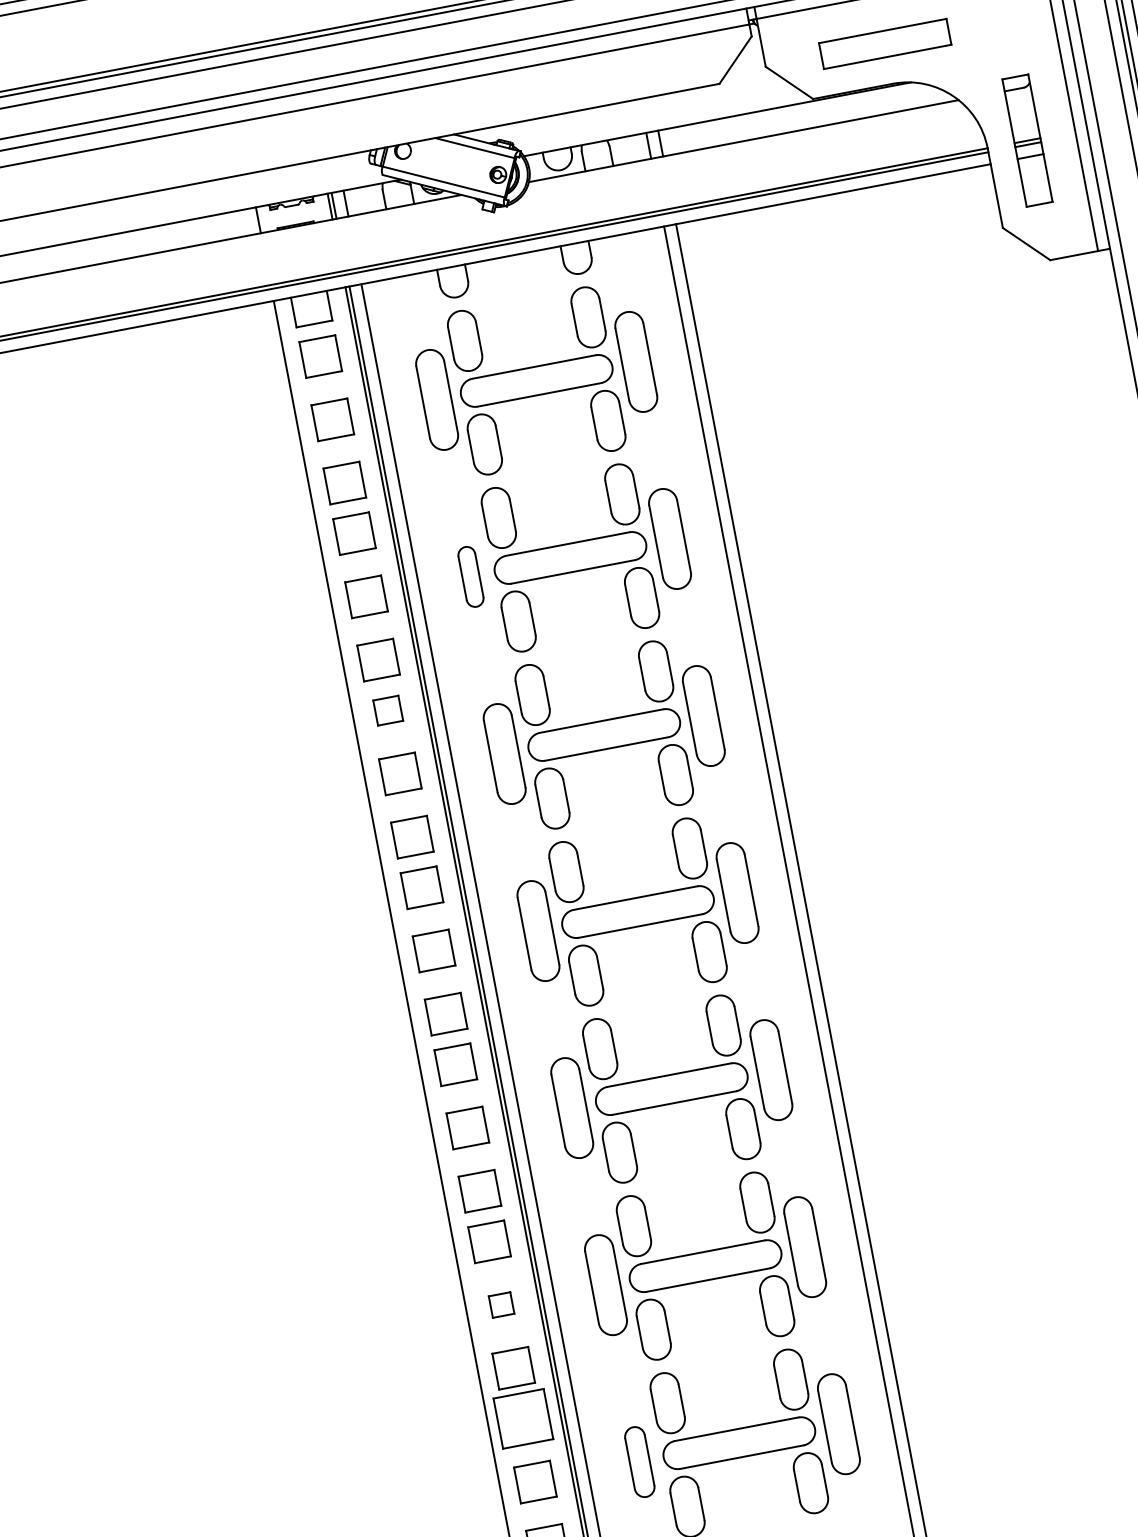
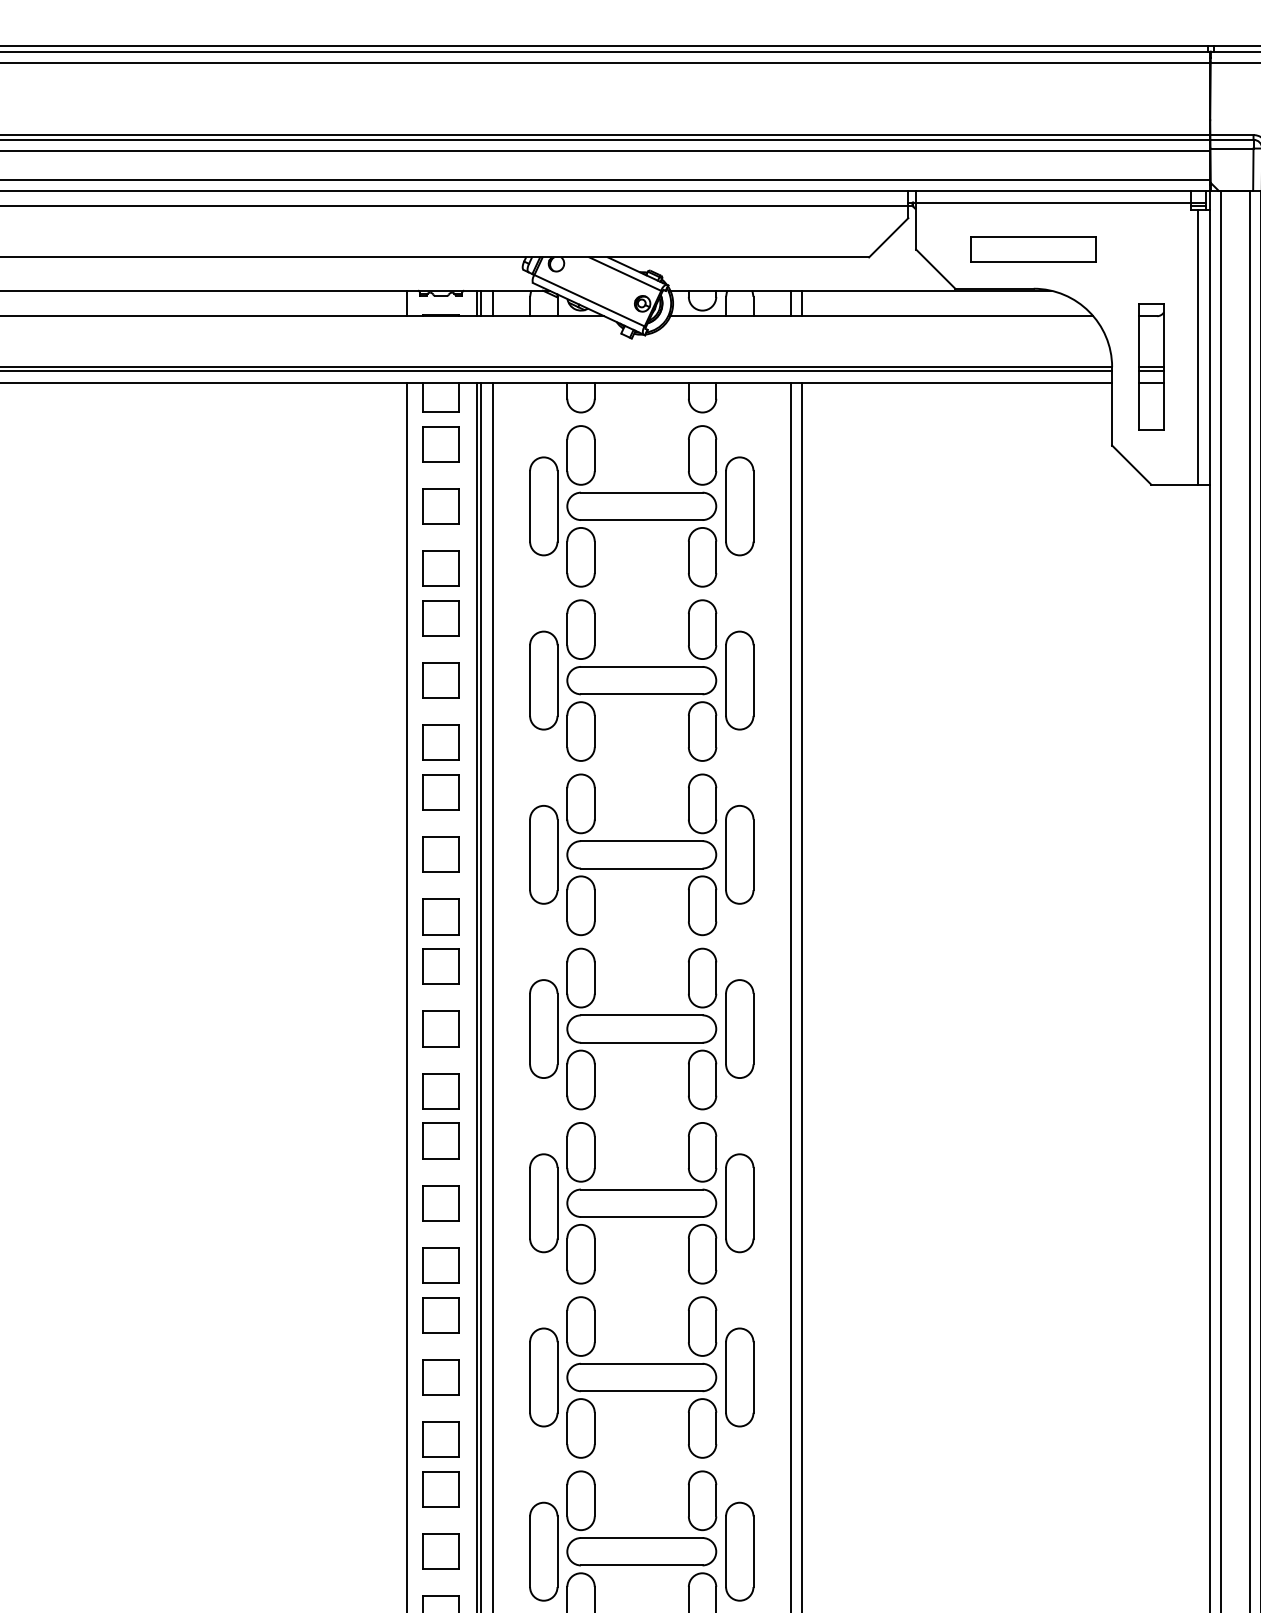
part: (470, 576) -> (543, 680), size x1.67
part: (387, 710) -> (440, 792), size x1.43
part: (501, 1305) -> (440, 1377), size x1.67
part: (522, 1418) -> (440, 1489), size x0.71
part: (639, 1462) -> (543, 1551), size x1.43

